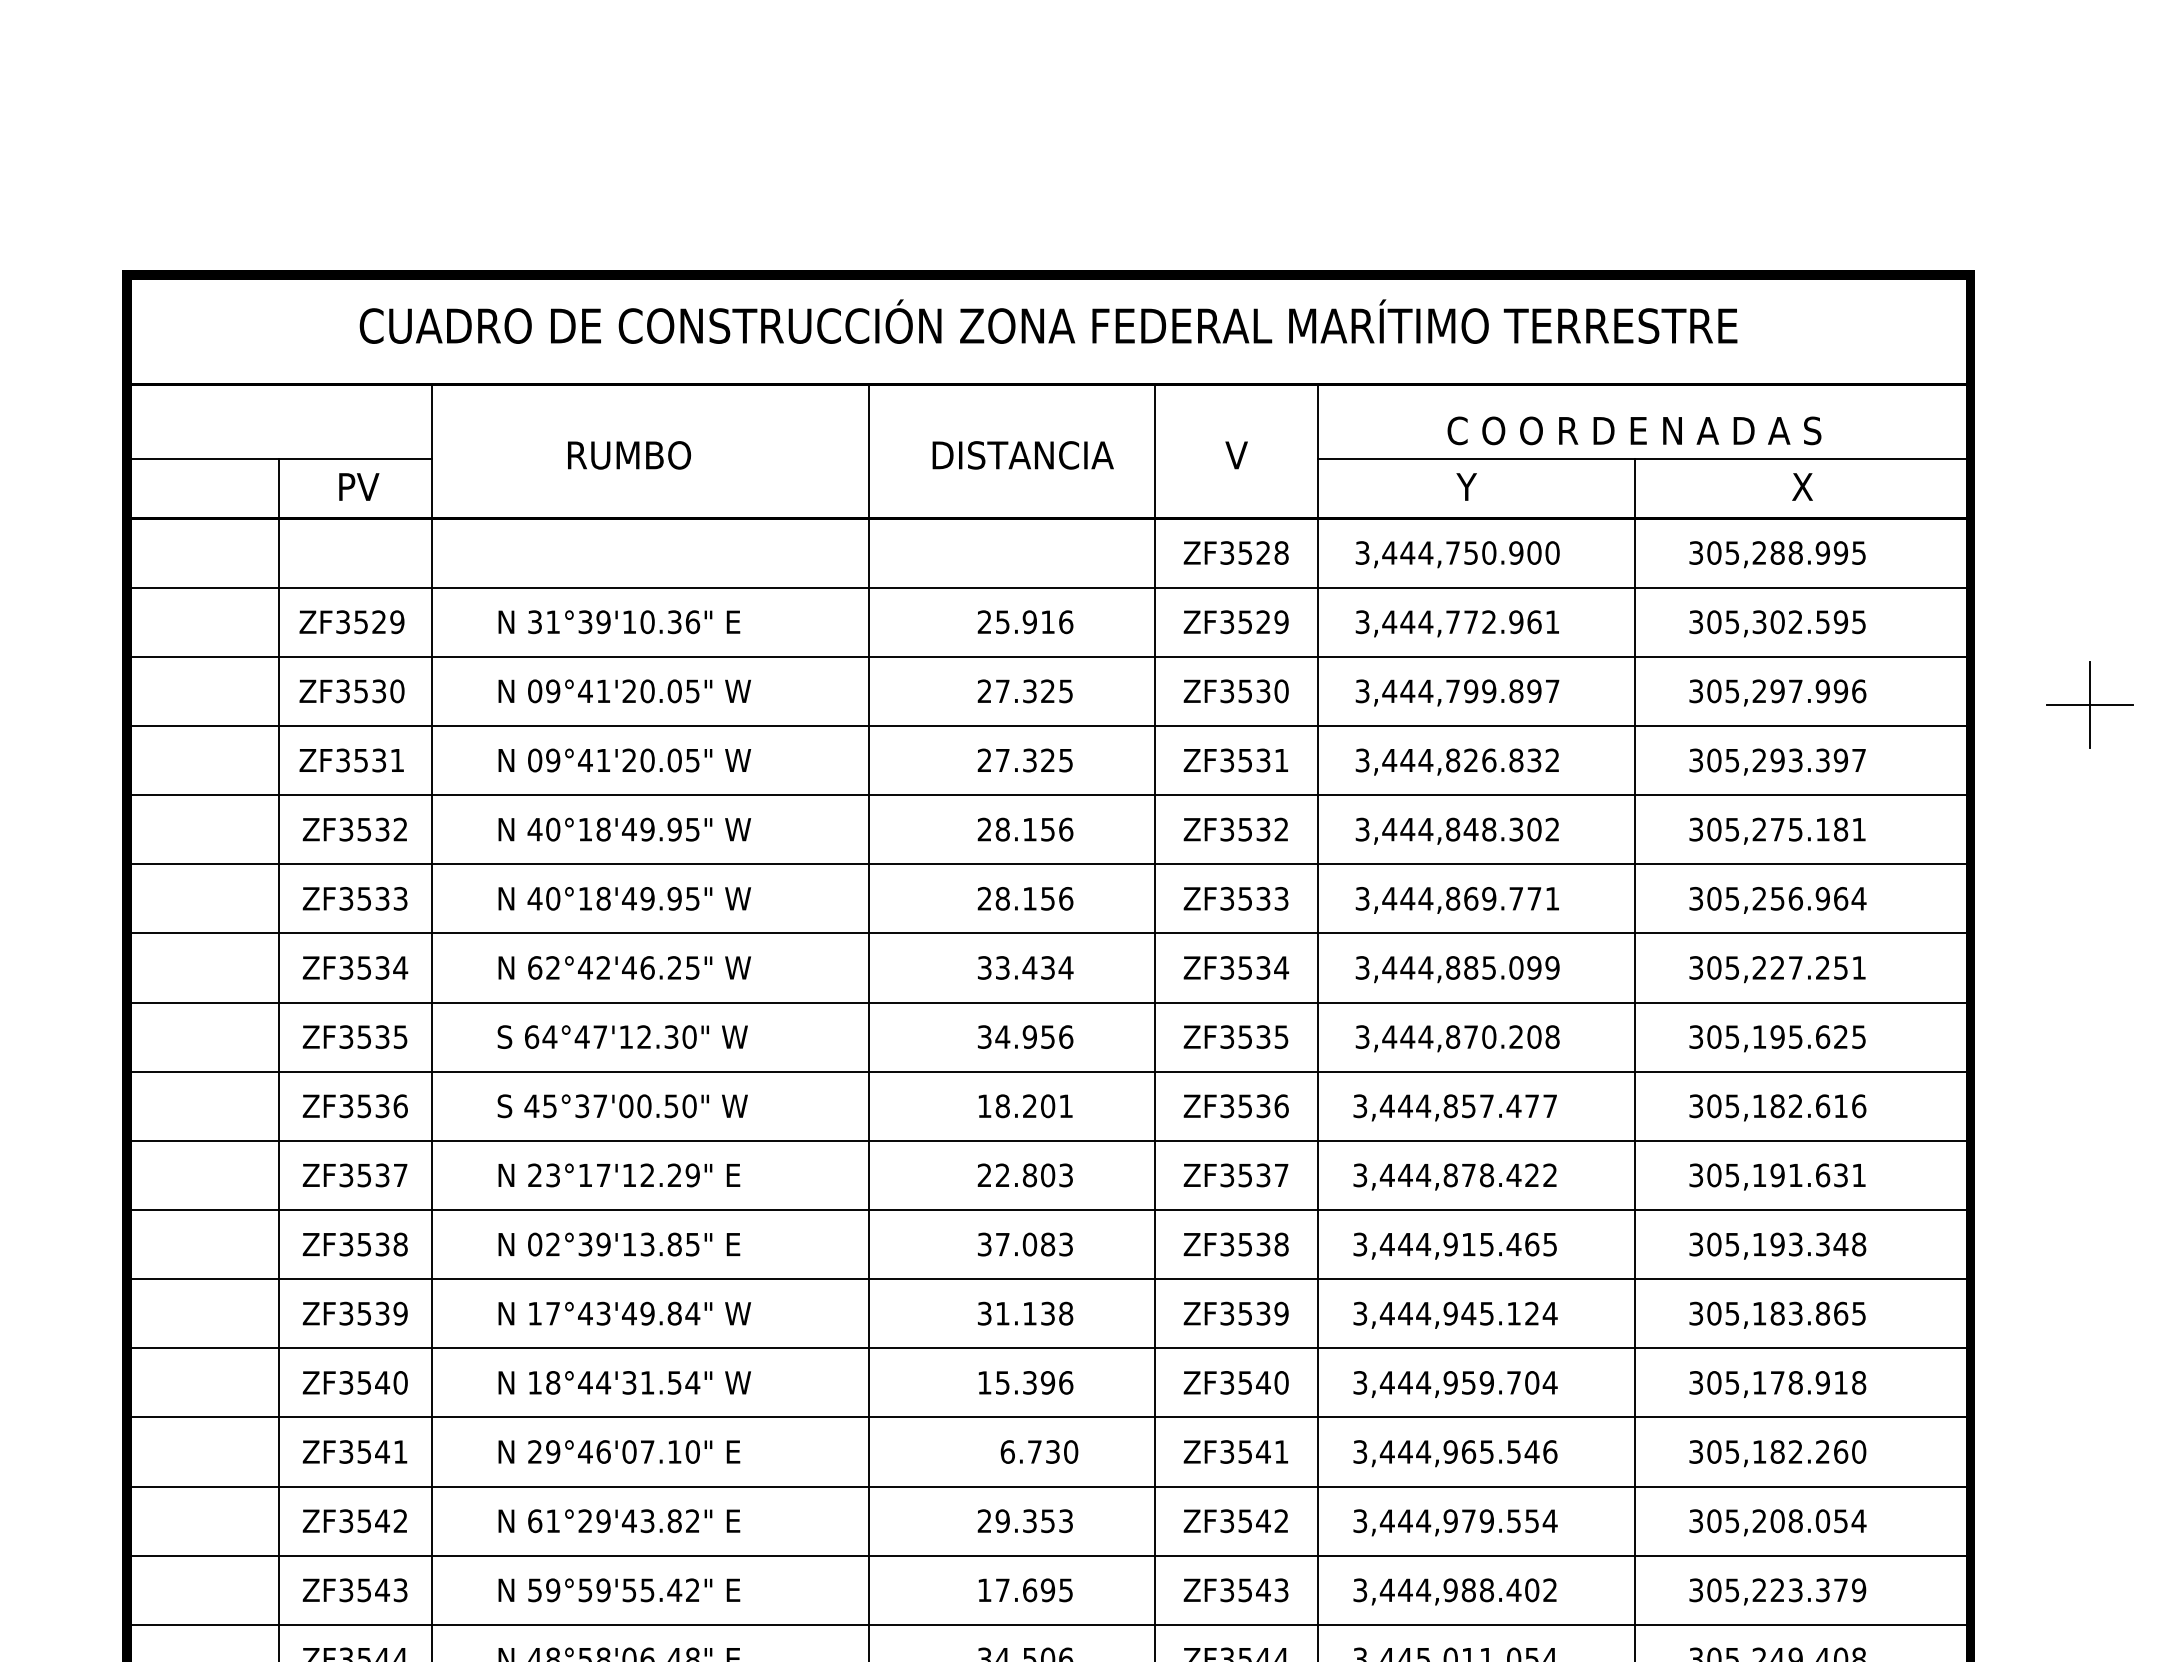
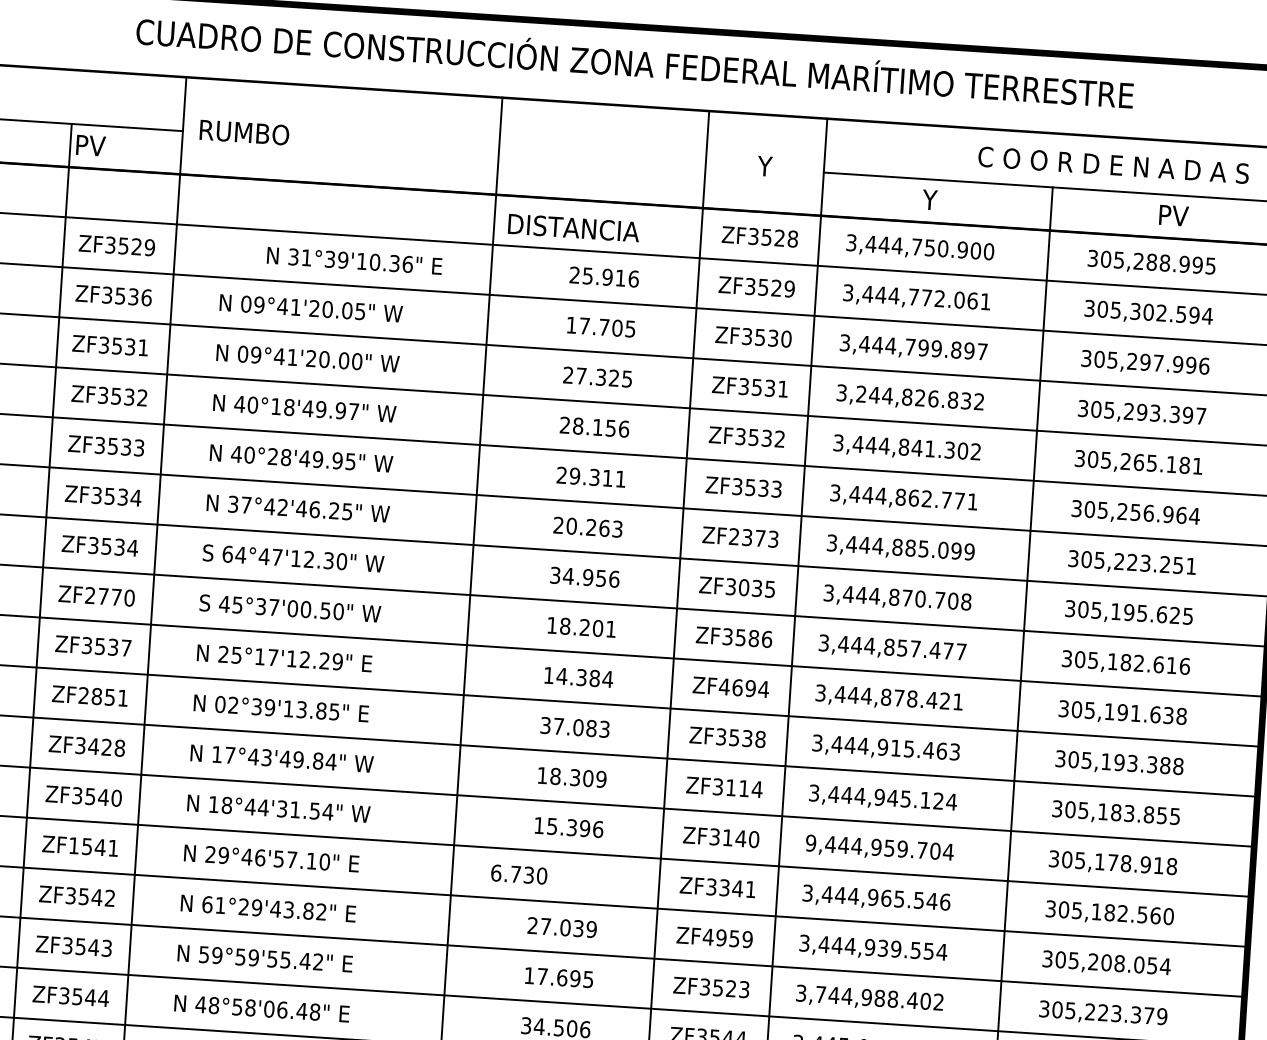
text: (1634, 430) -> (1113, 164), moved
text: (1236, 454) -> (764, 165), V -> Y
text: (629, 455) -> (244, 132), moved
text: (1022, 455) -> (573, 228), moved
text: (359, 486) -> (91, 145), moved
text: (1804, 486) -> (1174, 215), X -> PV
text: (619, 622) -> (354, 261), moved
text: (1516, 622) -> (959, 300), 3,444,772.961 -> 3,444,772.061
text: (1858, 622) -> (1207, 316), 305,302.595 -> 305,302.594
text: (397, 690) -> (146, 297), ZF3530 -> ZF3536
text: (1016, 691) -> (594, 326), 27.325 -> 17.705
text: (1389, 759) -> (861, 393), 3,444,826.832 -> 3,244,826.832
text: (692, 760) -> (356, 361), 09°41'20.05" -> 09°41'20.00"
text: (692, 829) -> (353, 411), 40°18'49.95" -> 40°18'49.97"
text: (1489, 829) -> (930, 448), 3,444,848.302 -> 3,444,841.302
text: (1777, 829) -> (1138, 462), 305,275.181 -> 305,265.181
text: (584, 898) -> (272, 456), 40°18'49.95" -> 40°28'49.95"
text: (1034, 898) -> (597, 477), 28.156 -> 29.311
text: (1489, 898) -> (927, 498), 3,444,869.771 -> 3,444,862.771
text: (543, 967) -> (239, 504), 62°42'46.25" -> 37°42'46.25"
text: (1025, 967) -> (588, 526), 33.434 -> 20.263
text: (1254, 967) -> (753, 537), ZF3534 -> ZF2373
text: (1795, 967) -> (1145, 563), 305,227.251 -> 305,223.251
text: (400, 1036) -> (132, 547), ZF3535 -> ZF3534
text: (1245, 1036) -> (744, 587), ZF3535 -> ZF3035
text: (1515, 1036) -> (939, 599), 3,444,870.208 -> 3,444,870.708
text: (373, 1106) -> (109, 597), ZF3536 -> ZF2770
text: (1263, 1106) -> (753, 638), ZF3536 -> ZF3586
text: (553, 1174) -> (237, 654), 23°17'12.29" -> 25°17'12.29"
text: (1549, 1174) -> (957, 701), 3,444,878.422 -> 3,444,878.421
text: (1025, 1175) -> (578, 677), 22.803 -> 14.384
text: (1254, 1175) -> (744, 688), ZF3537 -> ZF4694
text: (1859, 1175) -> (1181, 716), 305,191.631 -> 305,191.638
text: (1550, 1243) -> (955, 751), 3,444,915.465 -> 3,444,915.463
text: (373, 1244) -> (103, 696), ZF3538 -> ZF2851
text: (1840, 1244) -> (1164, 765), 305,193.348 -> 305,193.388
text: (381, 1313) -> (106, 747), ZF3539 -> ZF3428
text: (1025, 1313) -> (572, 777), 31.138 -> 18.309
text: (1263, 1313) -> (744, 788), ZF3539 -> ZF3114
text: (1841, 1313) -> (1162, 815), 305,183.865 -> 305,183.855
text: (1244, 1382) -> (727, 837), ZF3540 -> ZF3140
text: (1360, 1382) -> (811, 842), 3,444,959.704 -> 9,444,959.704
text: (346, 1451) -> (74, 845), ZF3541 -> ZF1541
text: (629, 1451) -> (279, 858), 29°46'07.10" -> 29°46'57.10"
text: (1039, 1451) -> (519, 874), moved
text: (1245, 1451) -> (724, 887), ZF3541 -> ZF3341
text: (1822, 1451) -> (1142, 914), 305,182.260 -> 305,182.560
text: (1034, 1521) -> (568, 928), 29.353 -> 27.039
text: (1253, 1521) -> (727, 938), ZF3542 -> ZF4959
text: (1468, 1521) -> (882, 948), 3,444,979.554 -> 3,444,939.554
text: (1263, 1589) -> (731, 988), ZF3543 -> ZF3523
text: (1386, 1589) -> (820, 993), 3,444,988.402 -> 3,744,988.402

